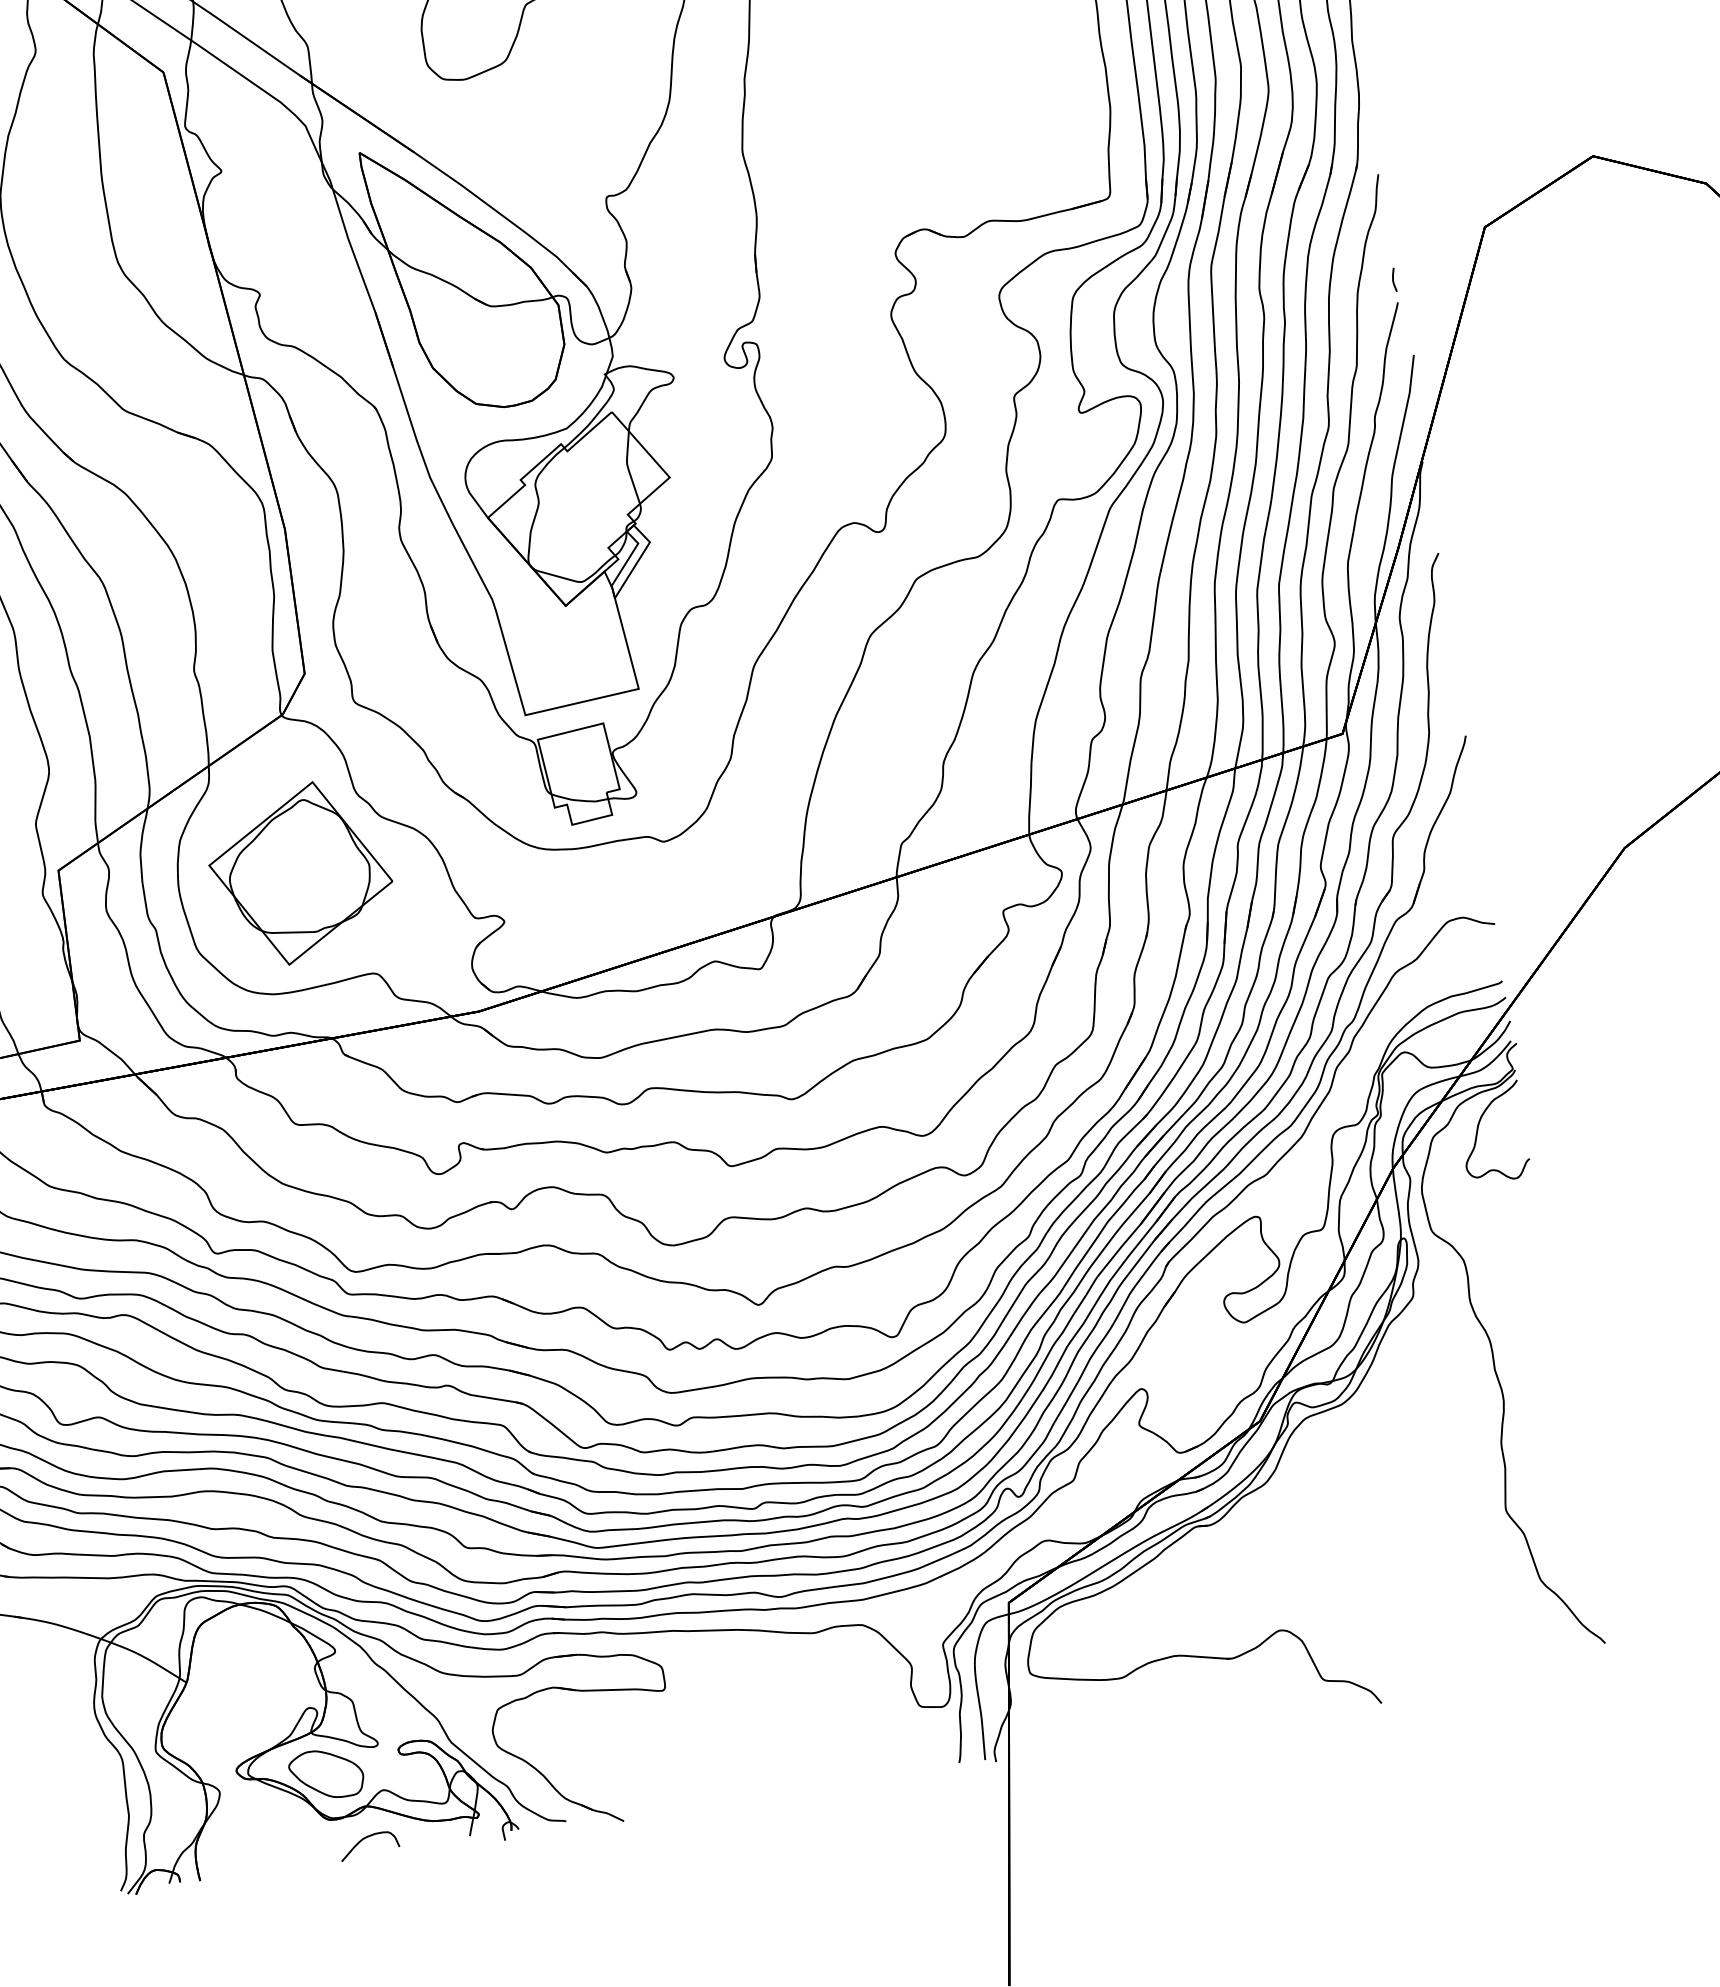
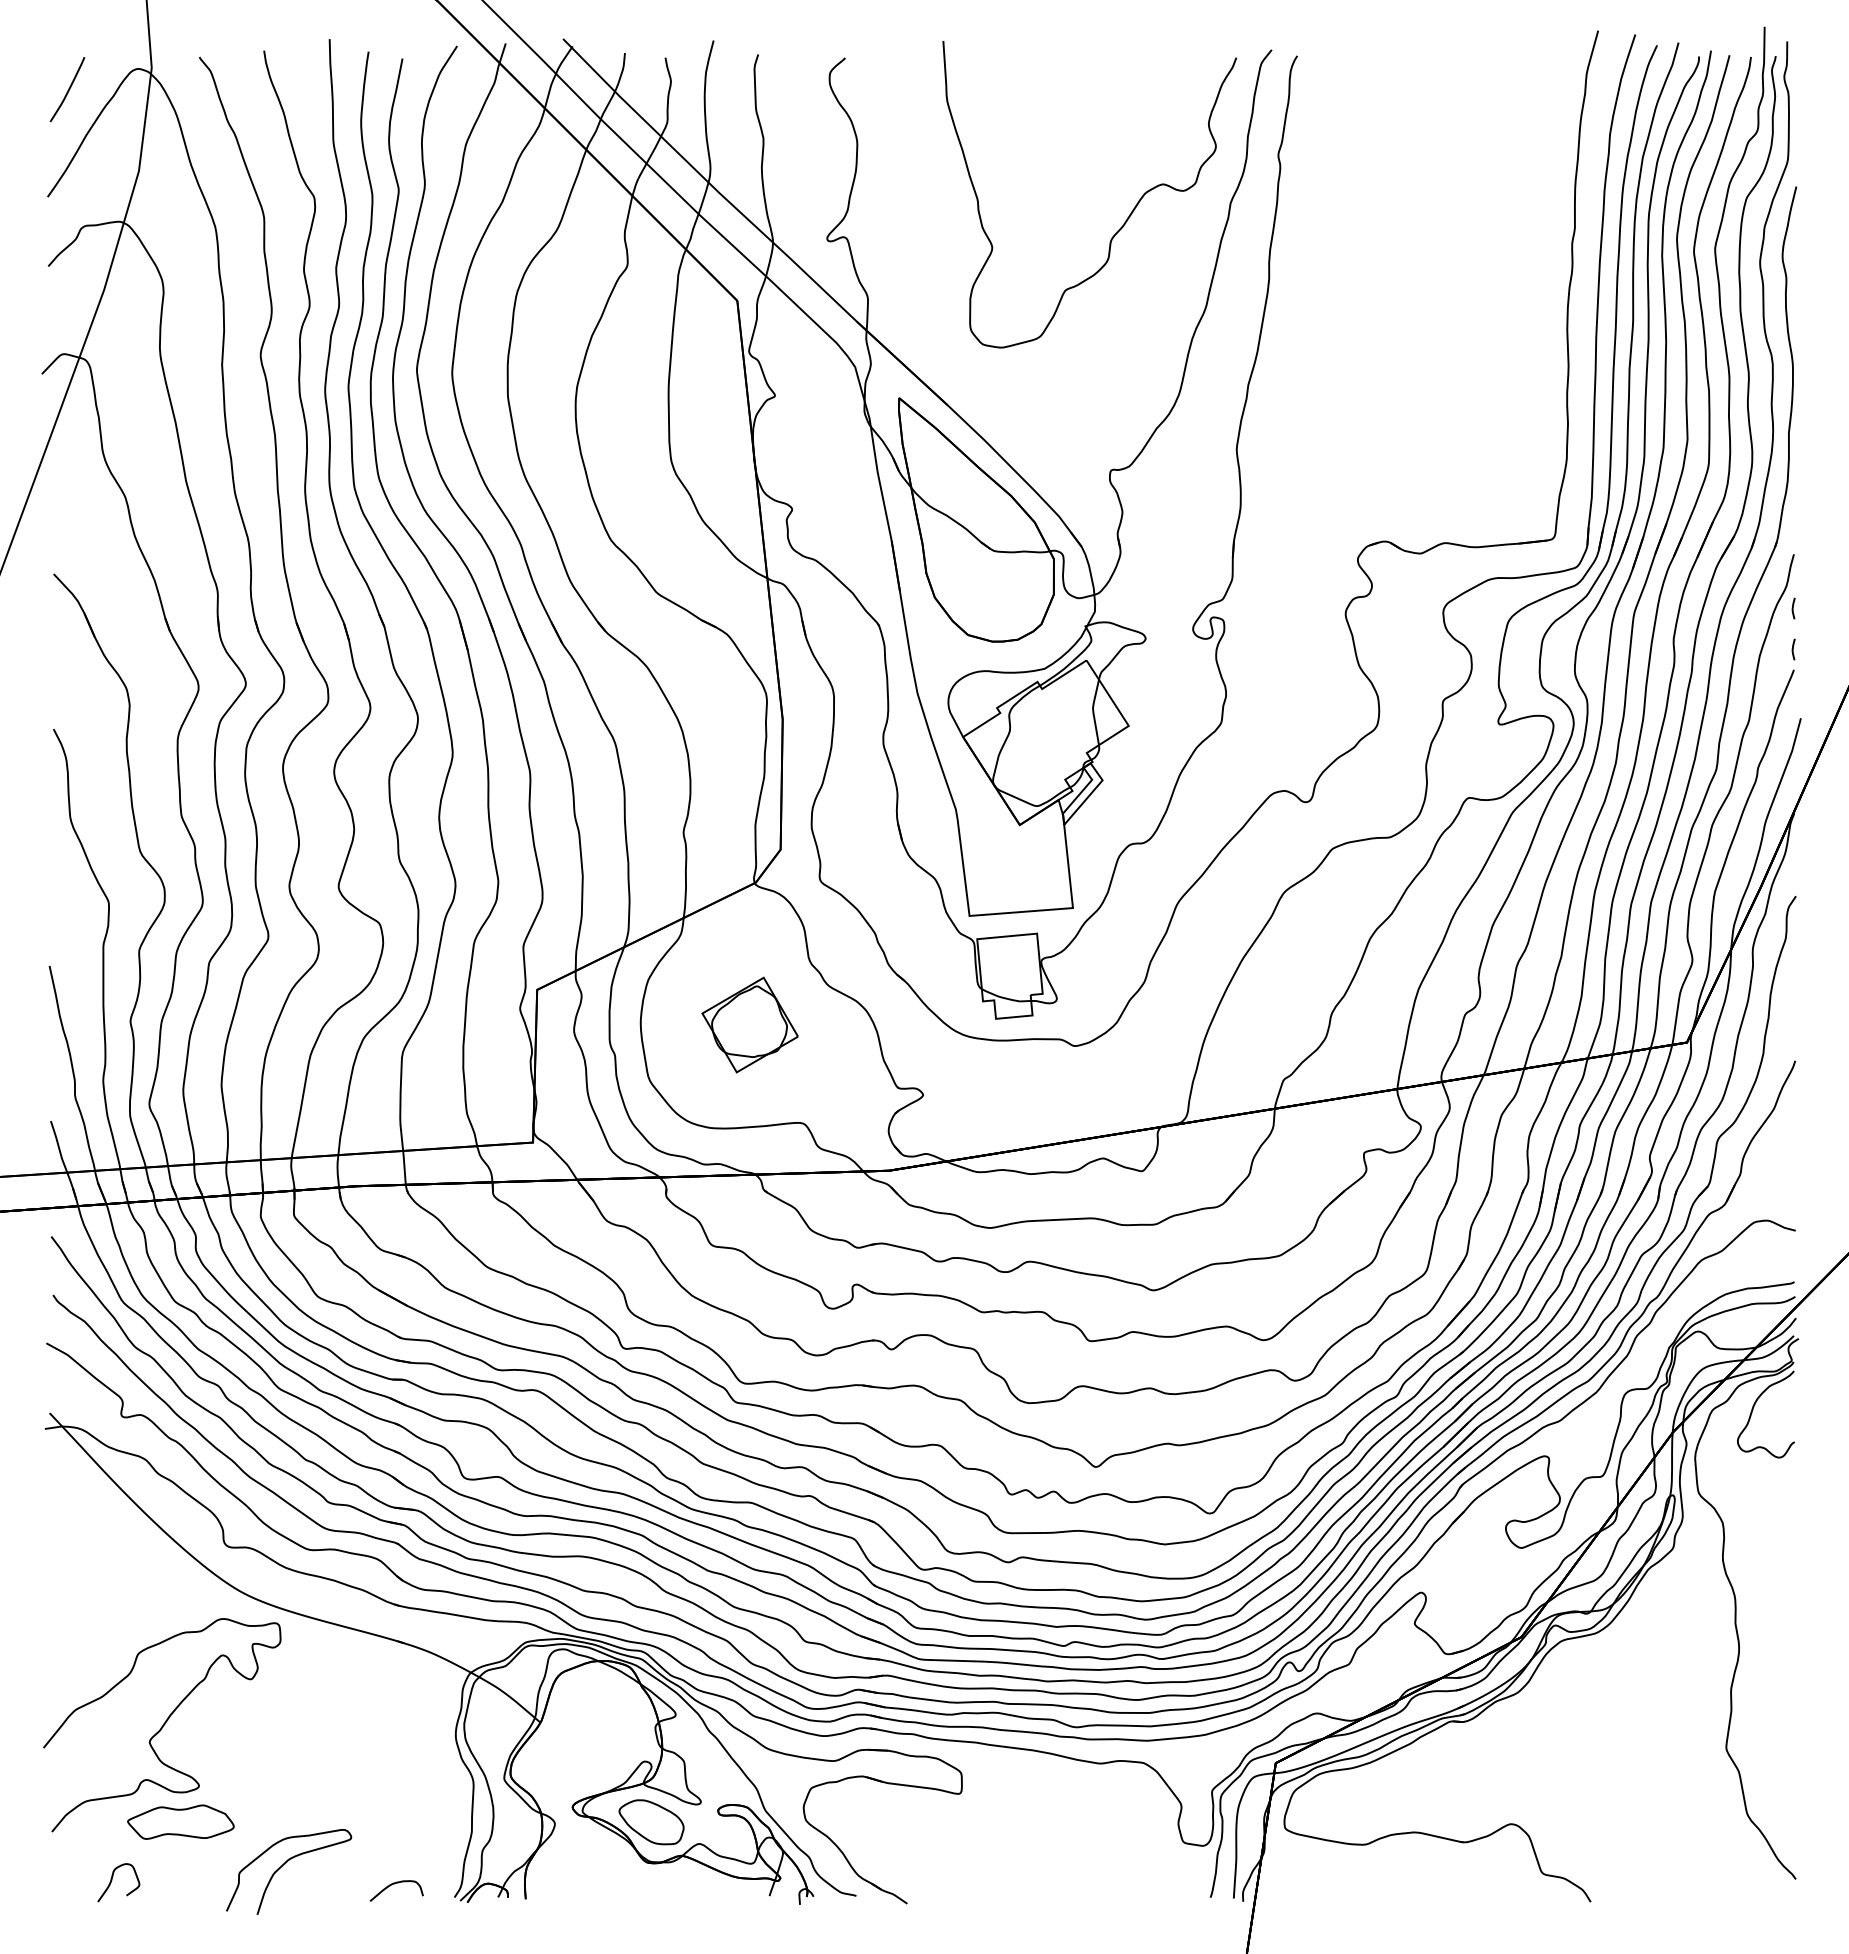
line: (1387, 234) -> (1793, 608), added
part: (299, 872) -> (749, 1024), size x0.6
curve: (365, 1838) -> (394, 1884), moved

